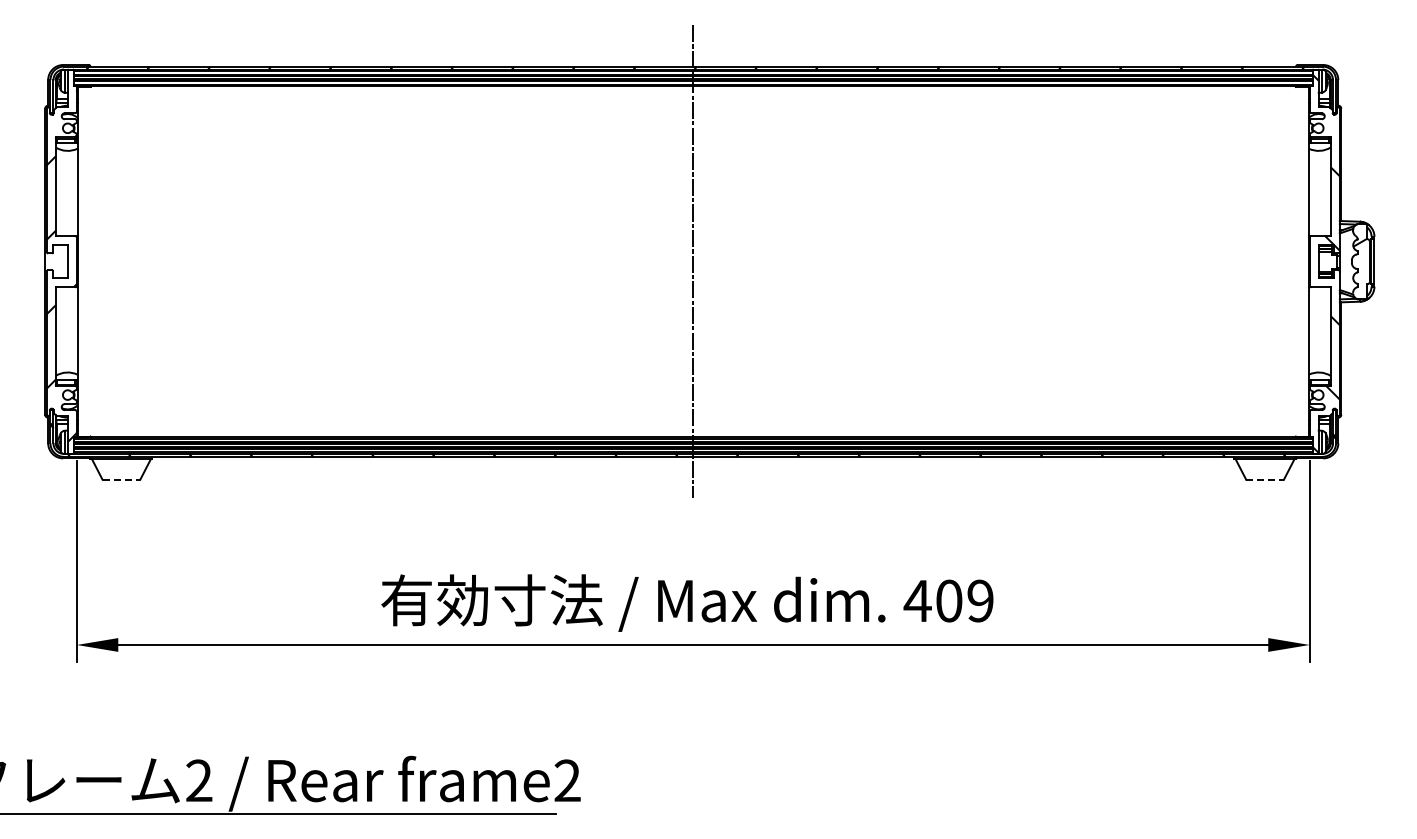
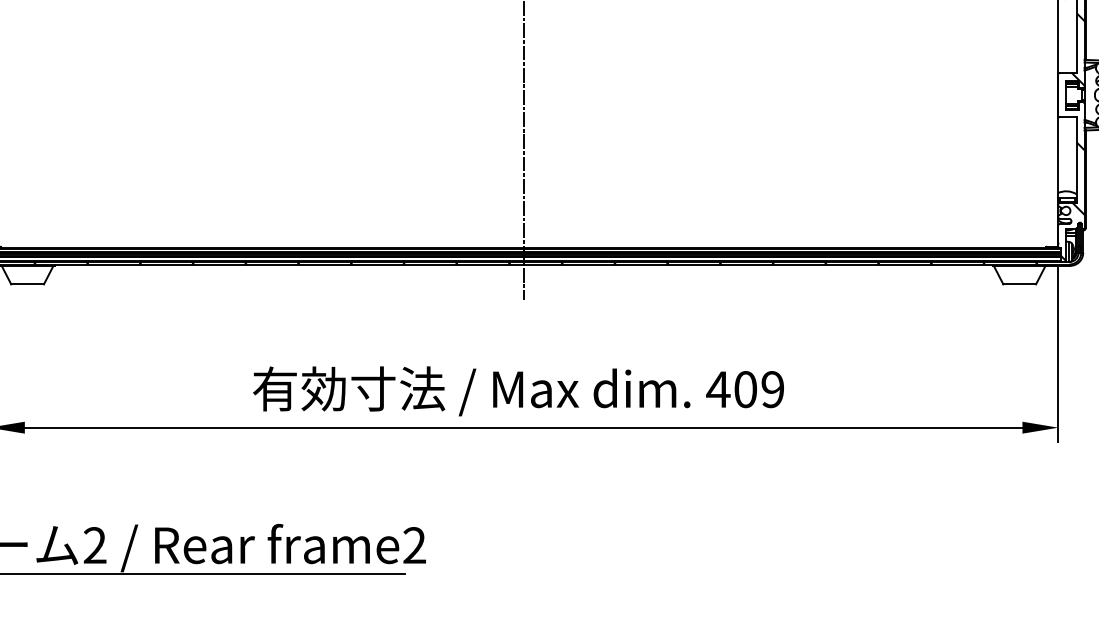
line: (121, 479) -> (27, 284), dashed -> solid
line: (1265, 479) -> (1020, 284), dashed -> solid

